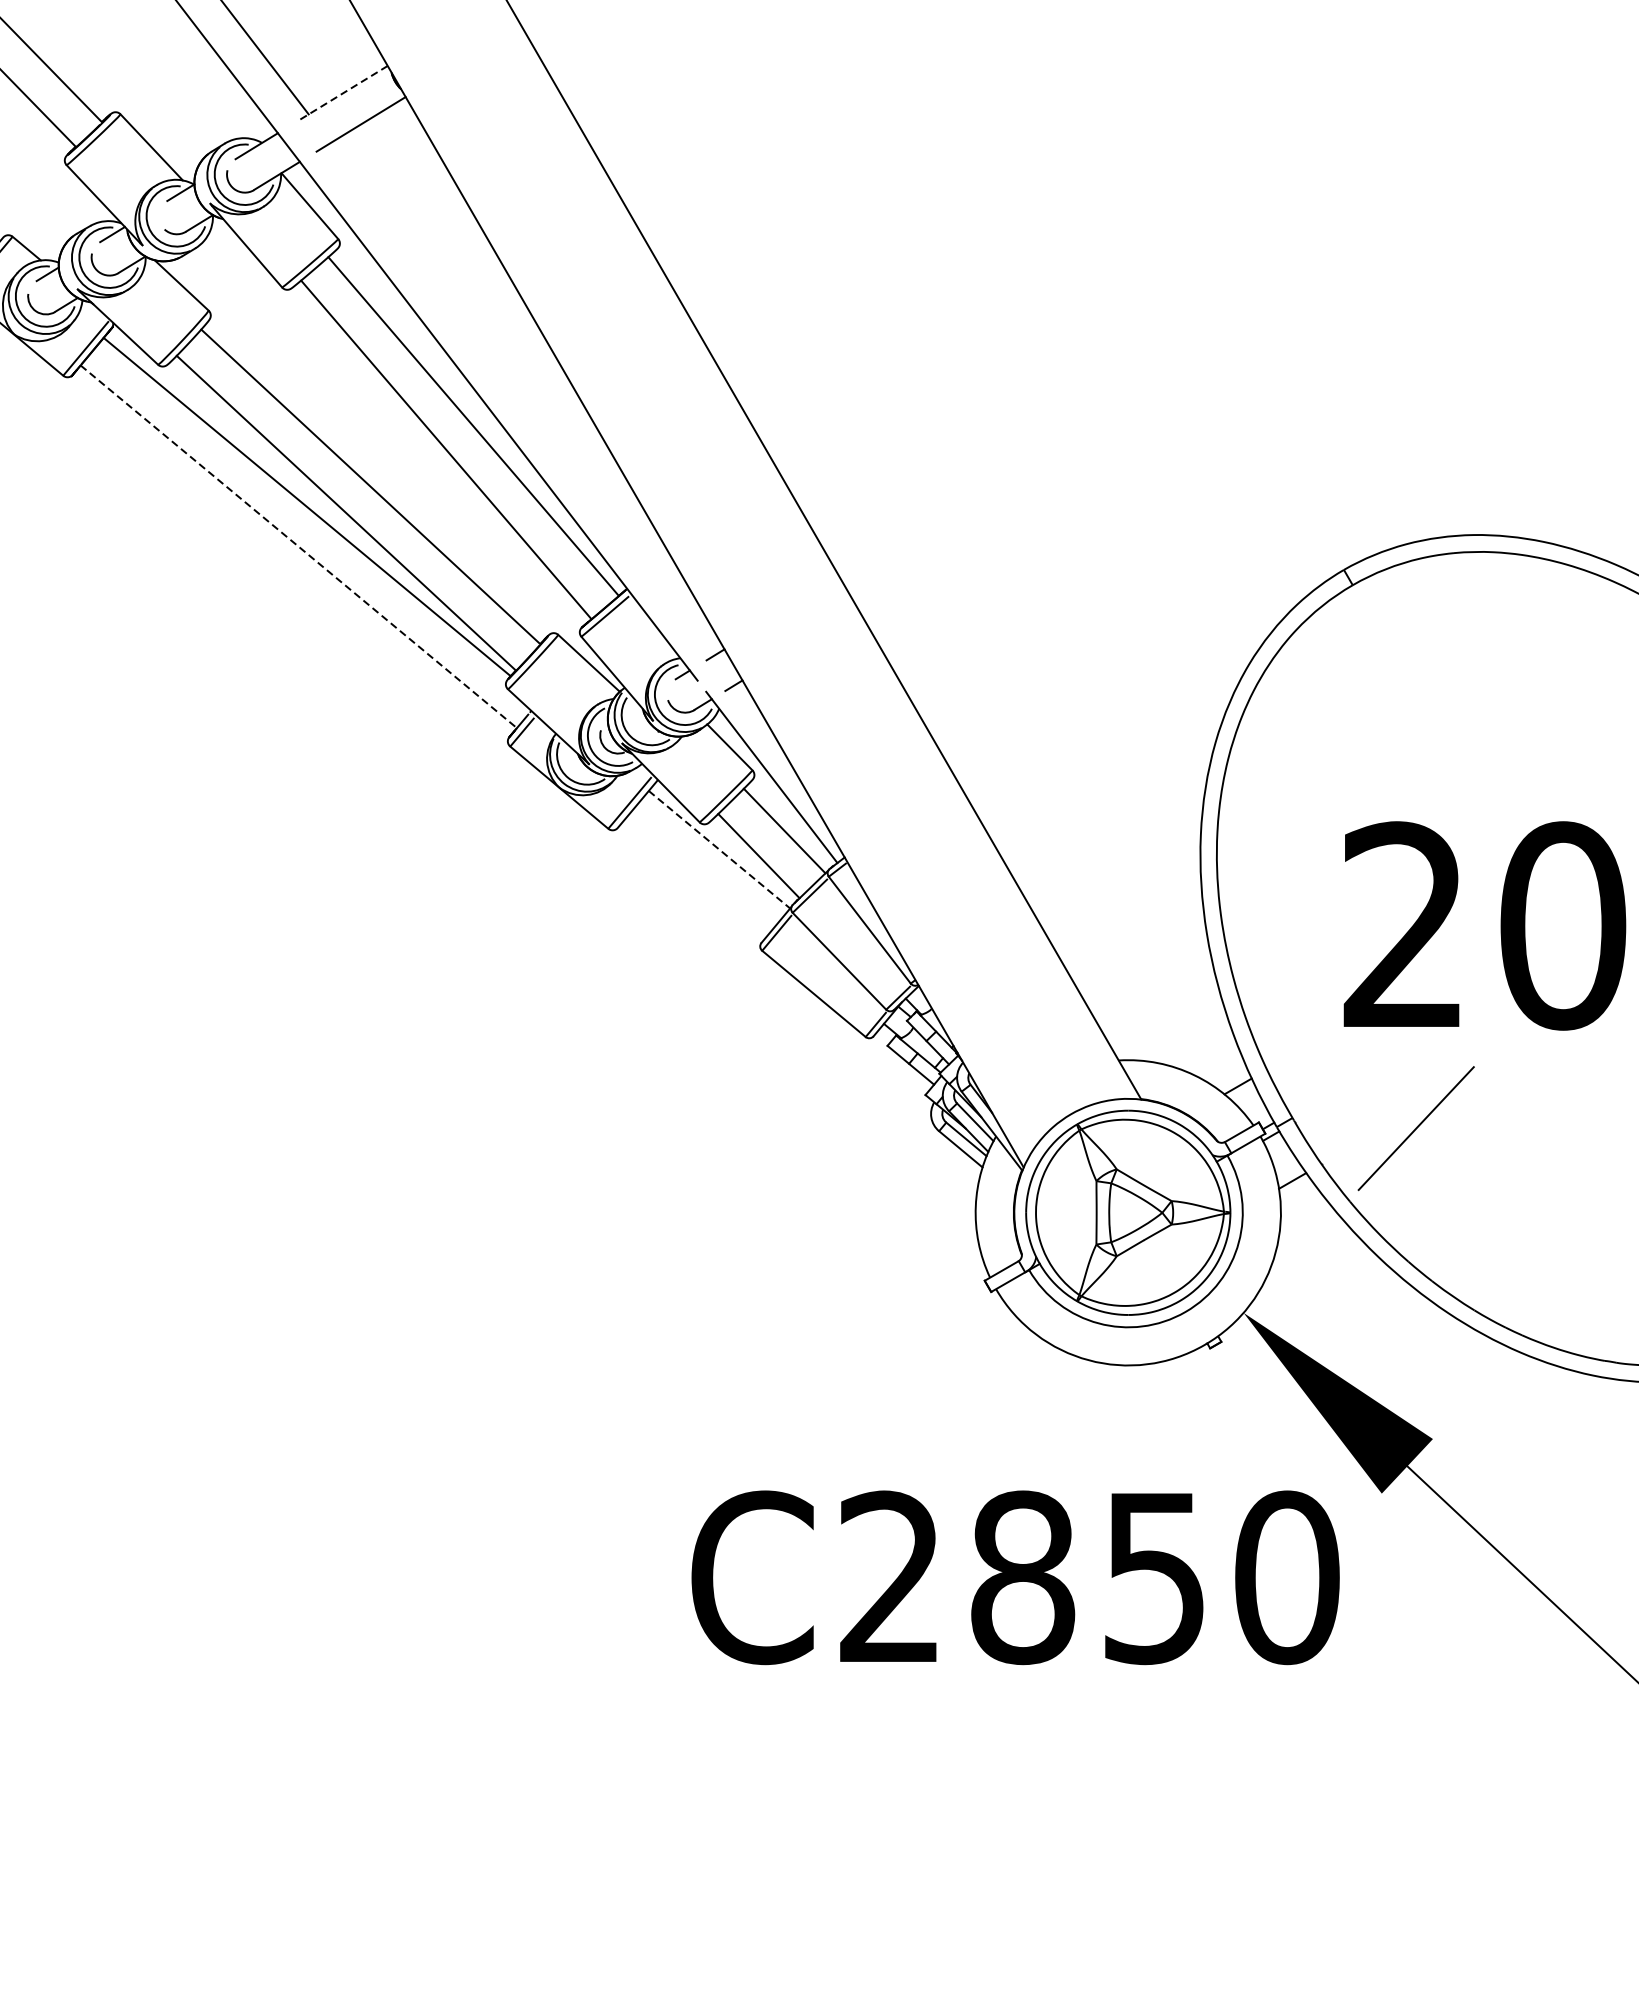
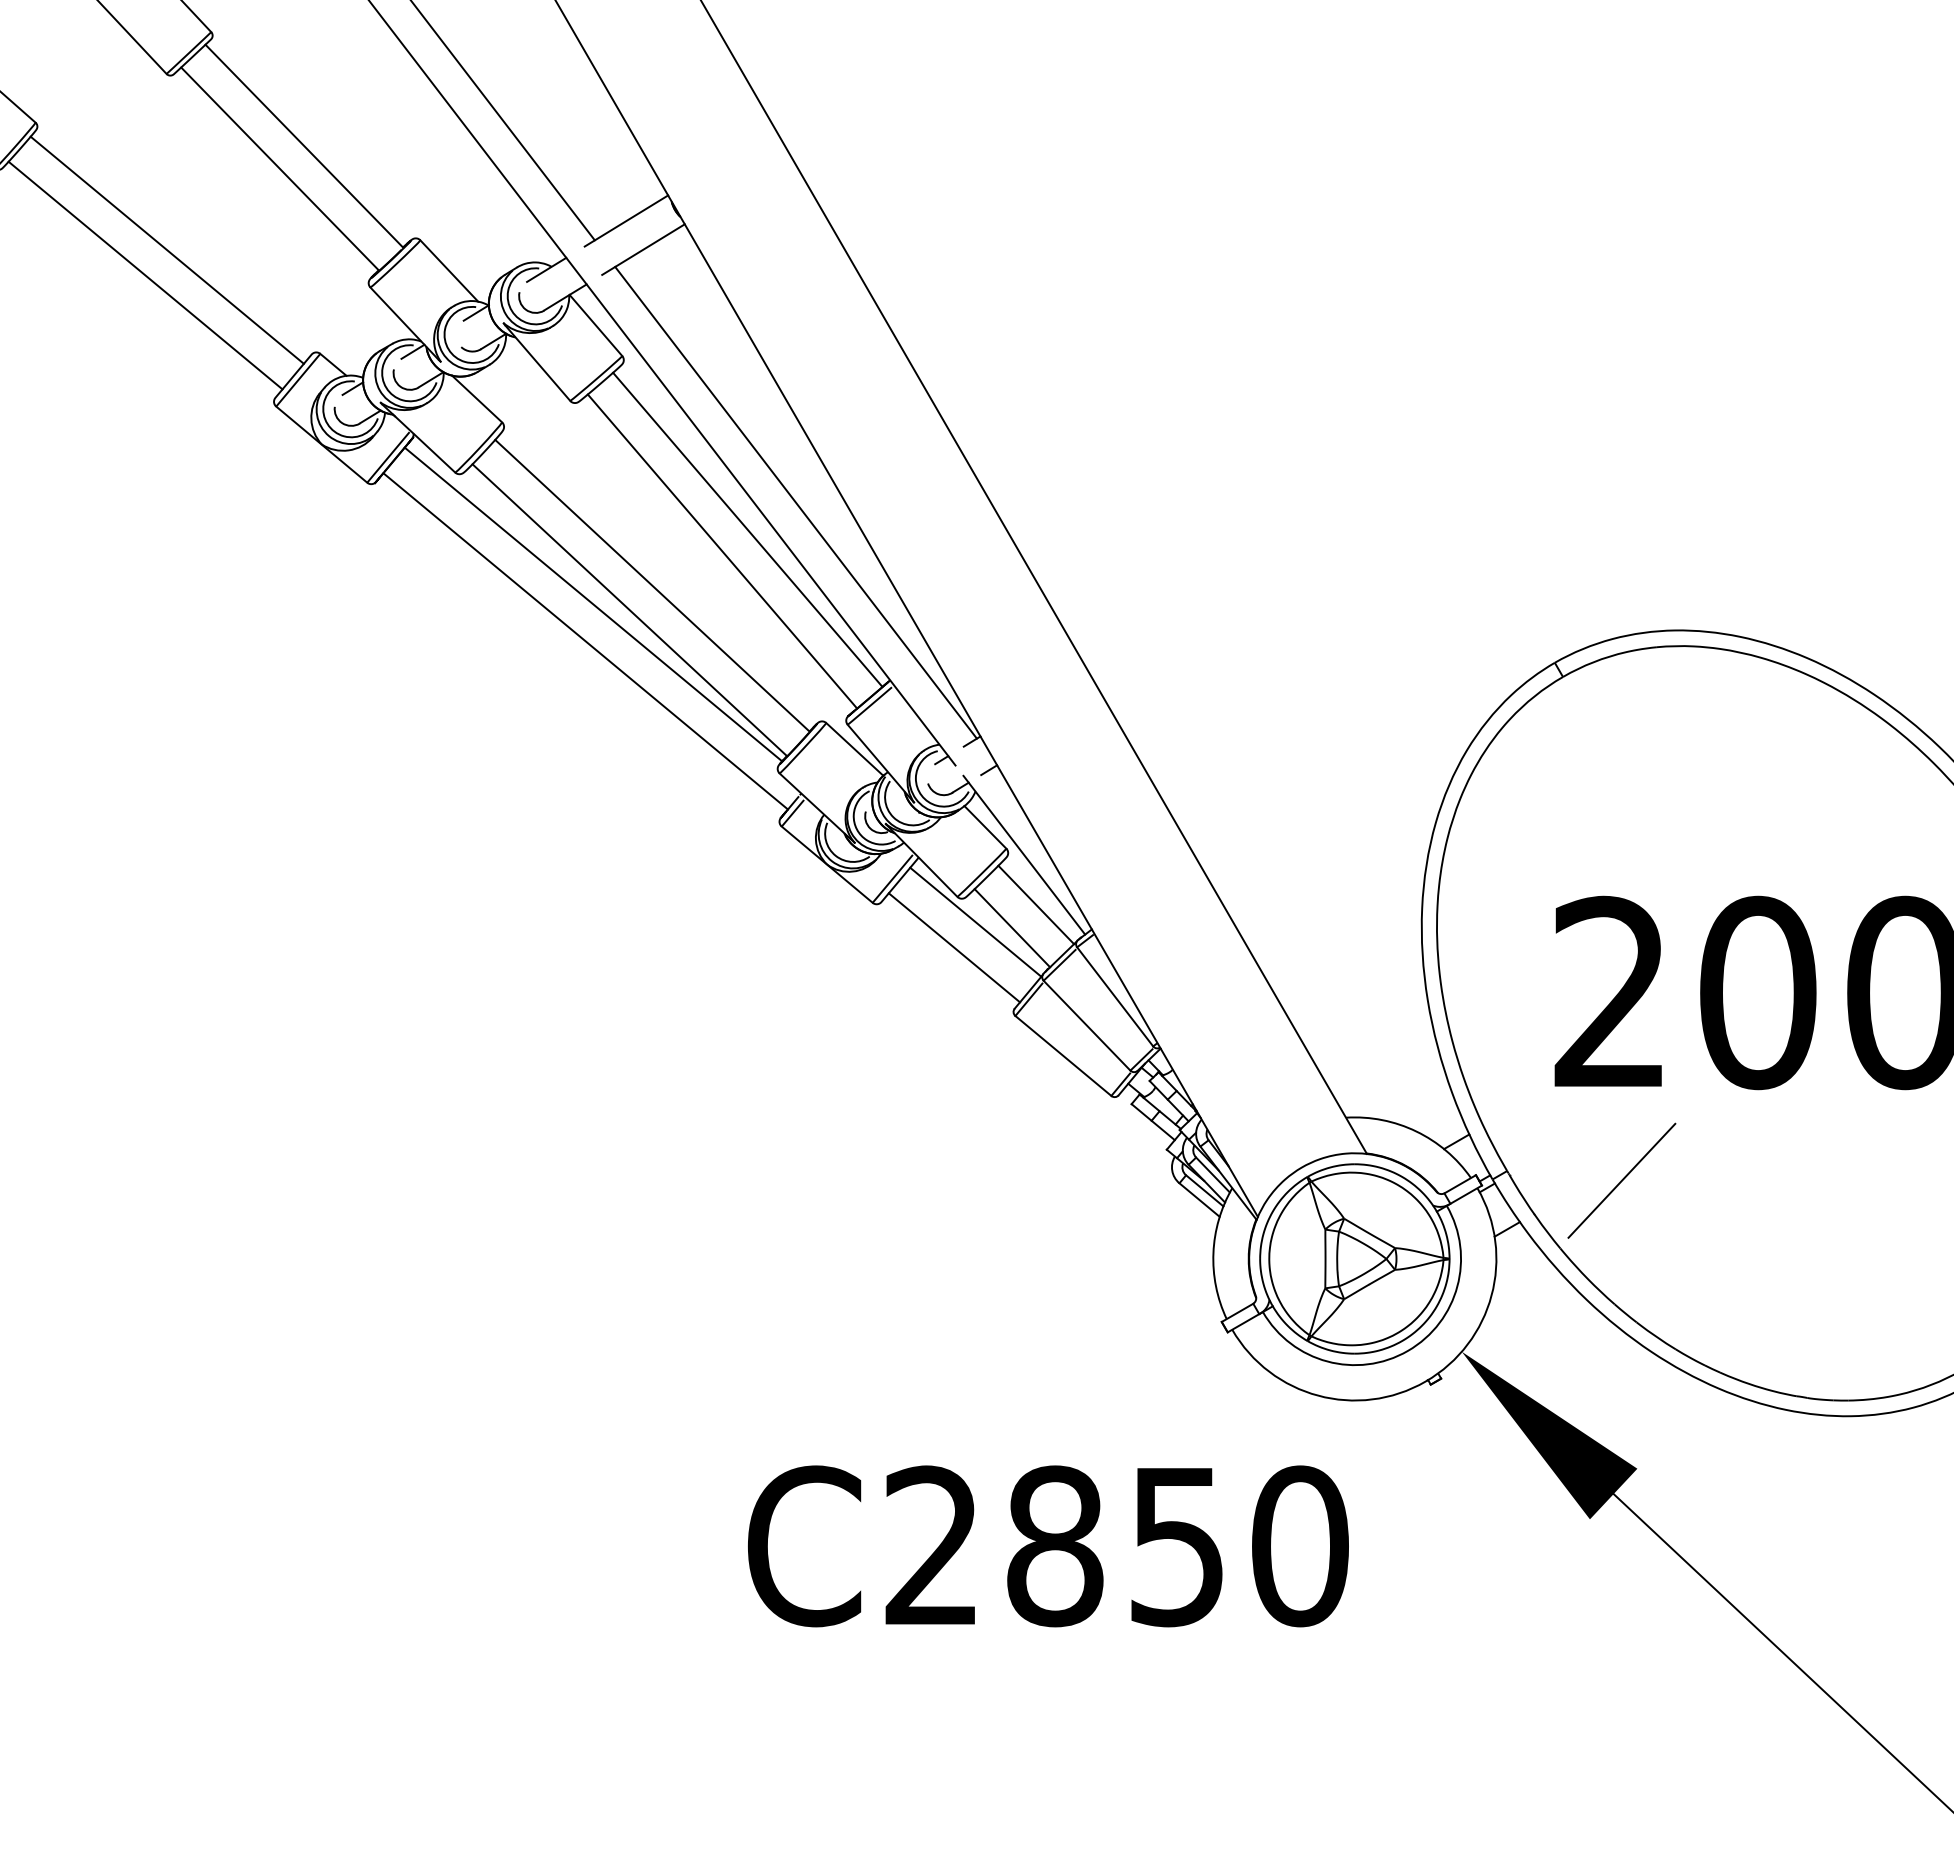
line: (342, 94) -> (626, 221), dashed -> solid
line: (525, 397) -> (795, 502), added
line: (299, 546) -> (586, 641), dashed -> solid
line: (720, 849) -> (976, 922), dashed -> solid
line: (696, 876) -> (954, 947), added
text: (1015, 1577) -> (1048, 1546), moved

